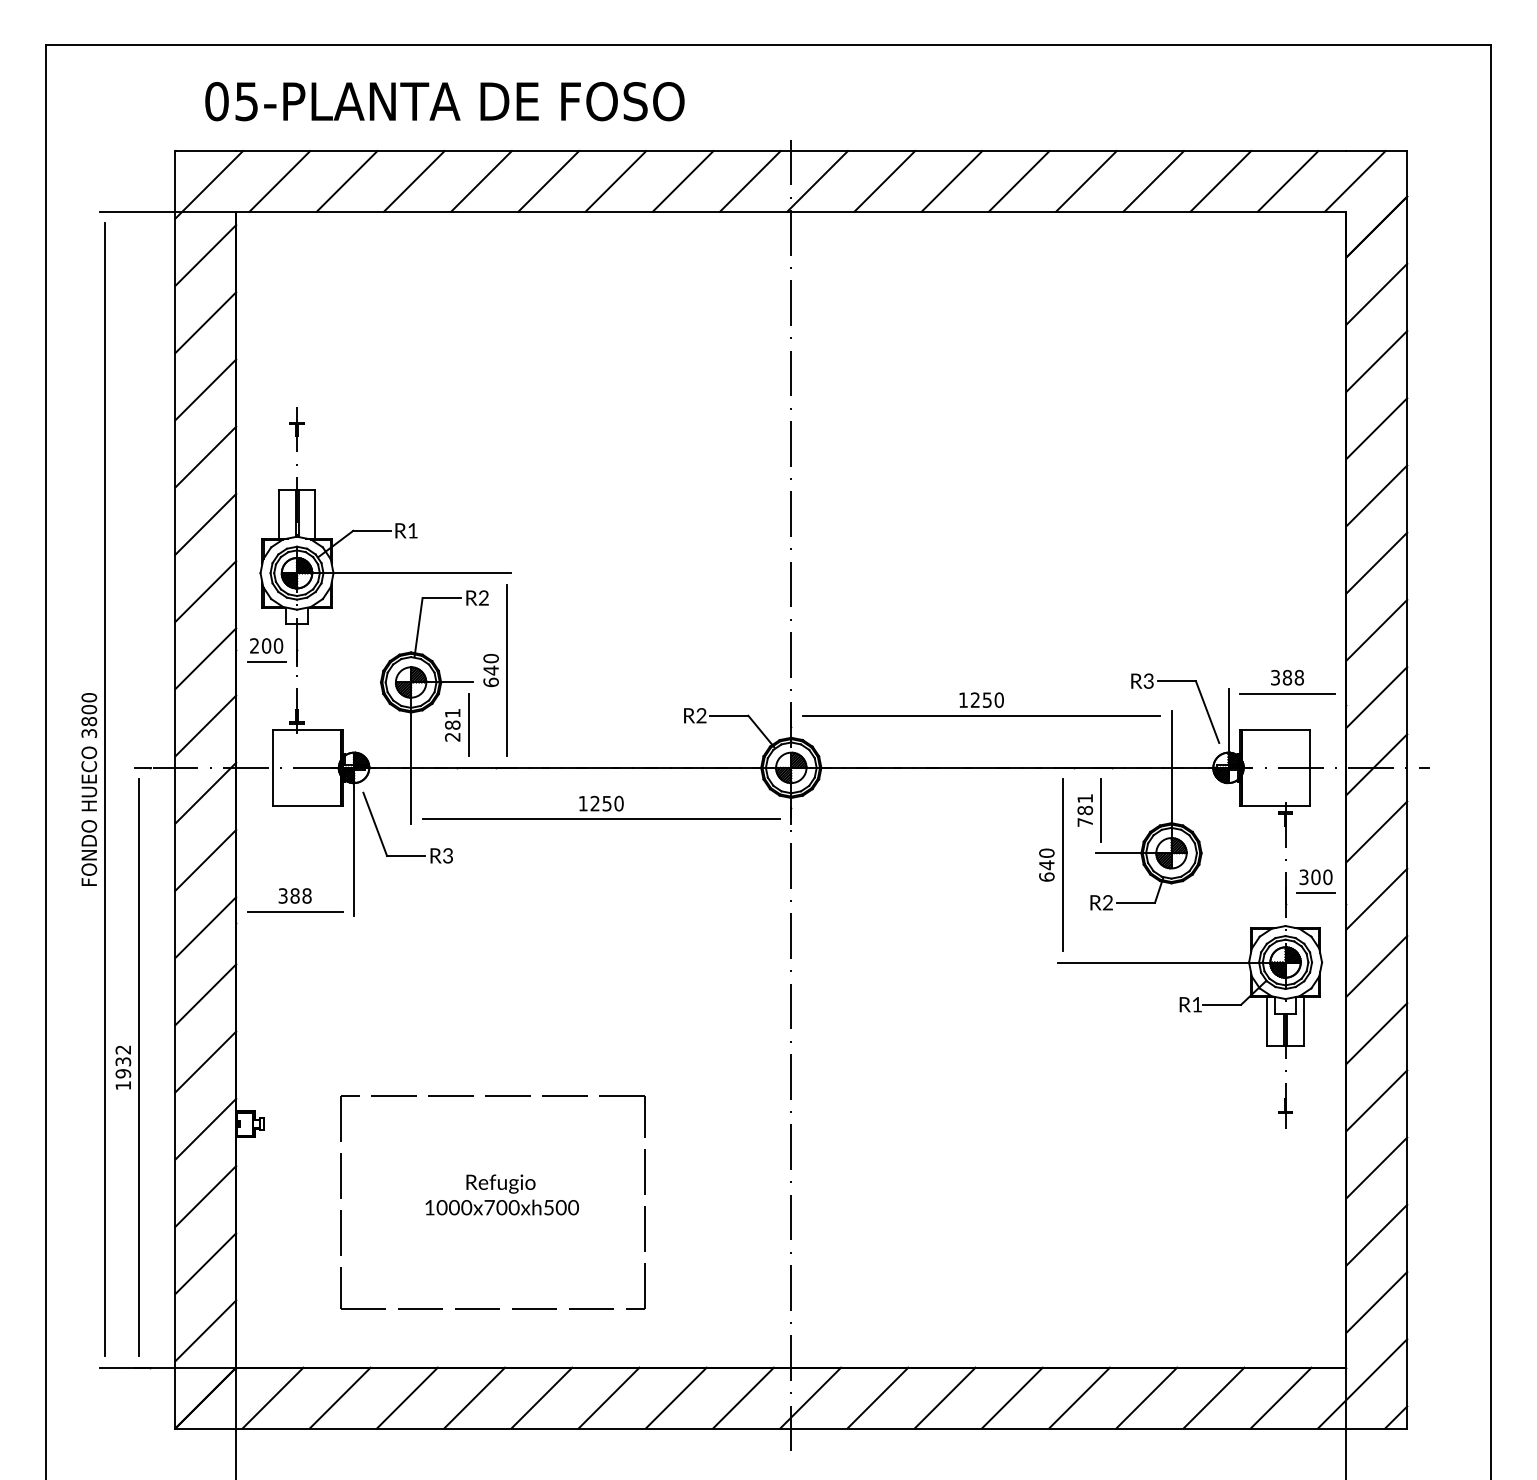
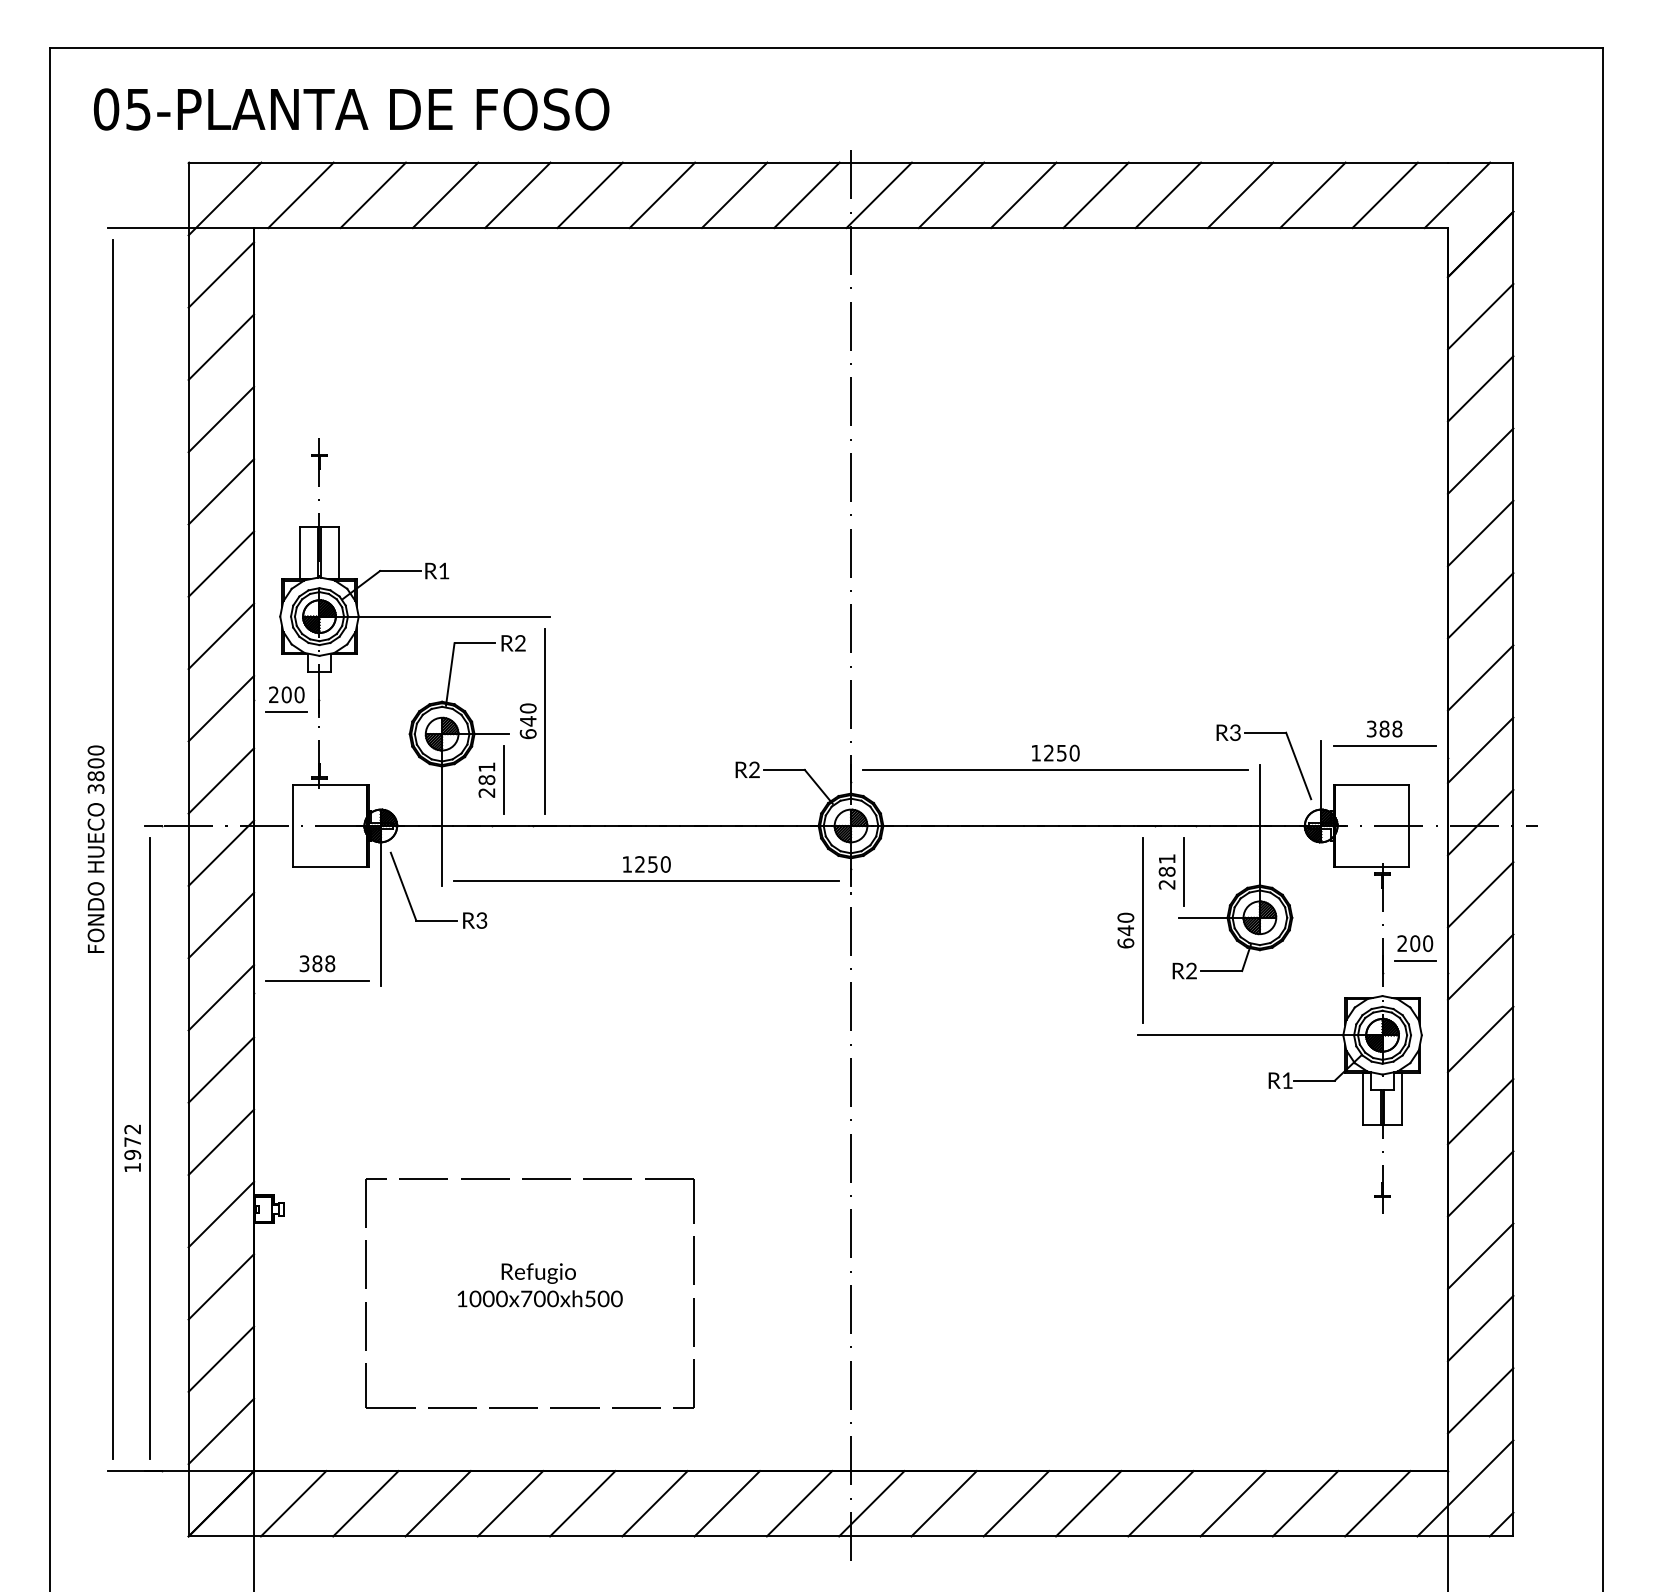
text: (444, 101) -> (351, 109), moved
text: (1084, 822) -> (1166, 884), 781 -> 281
text: (1303, 877) -> (1401, 943), 300 -> 200
text: (123, 1061) -> (132, 1141), 1932 -> 1972

